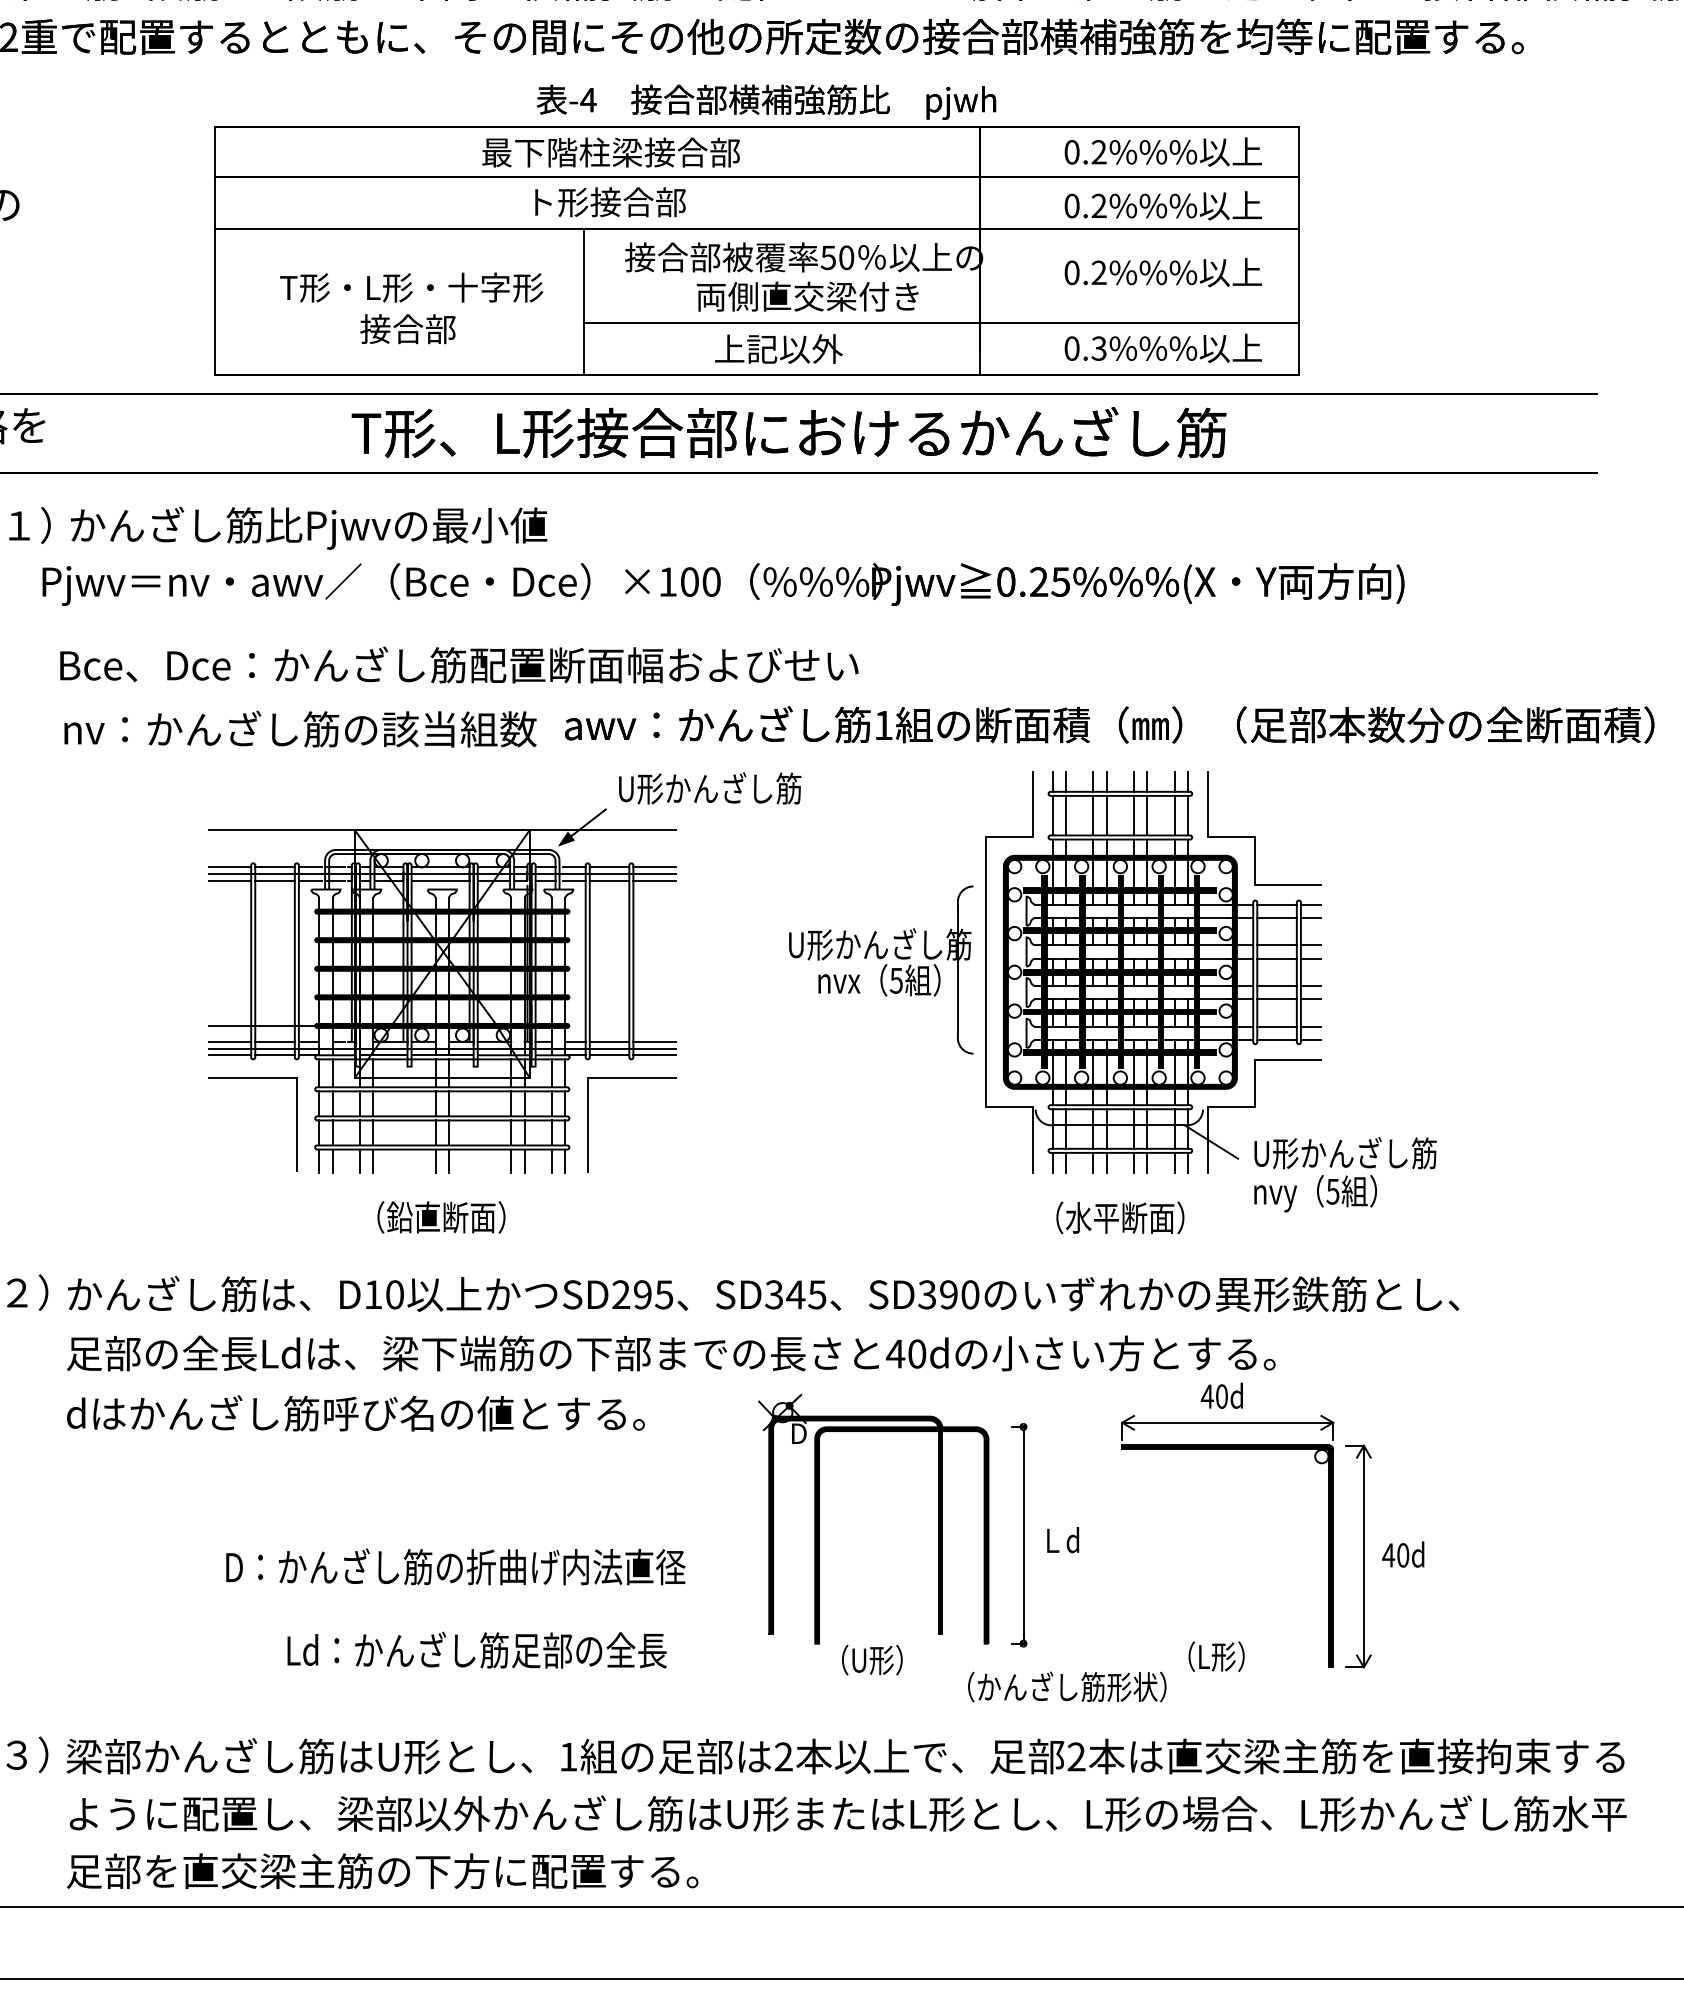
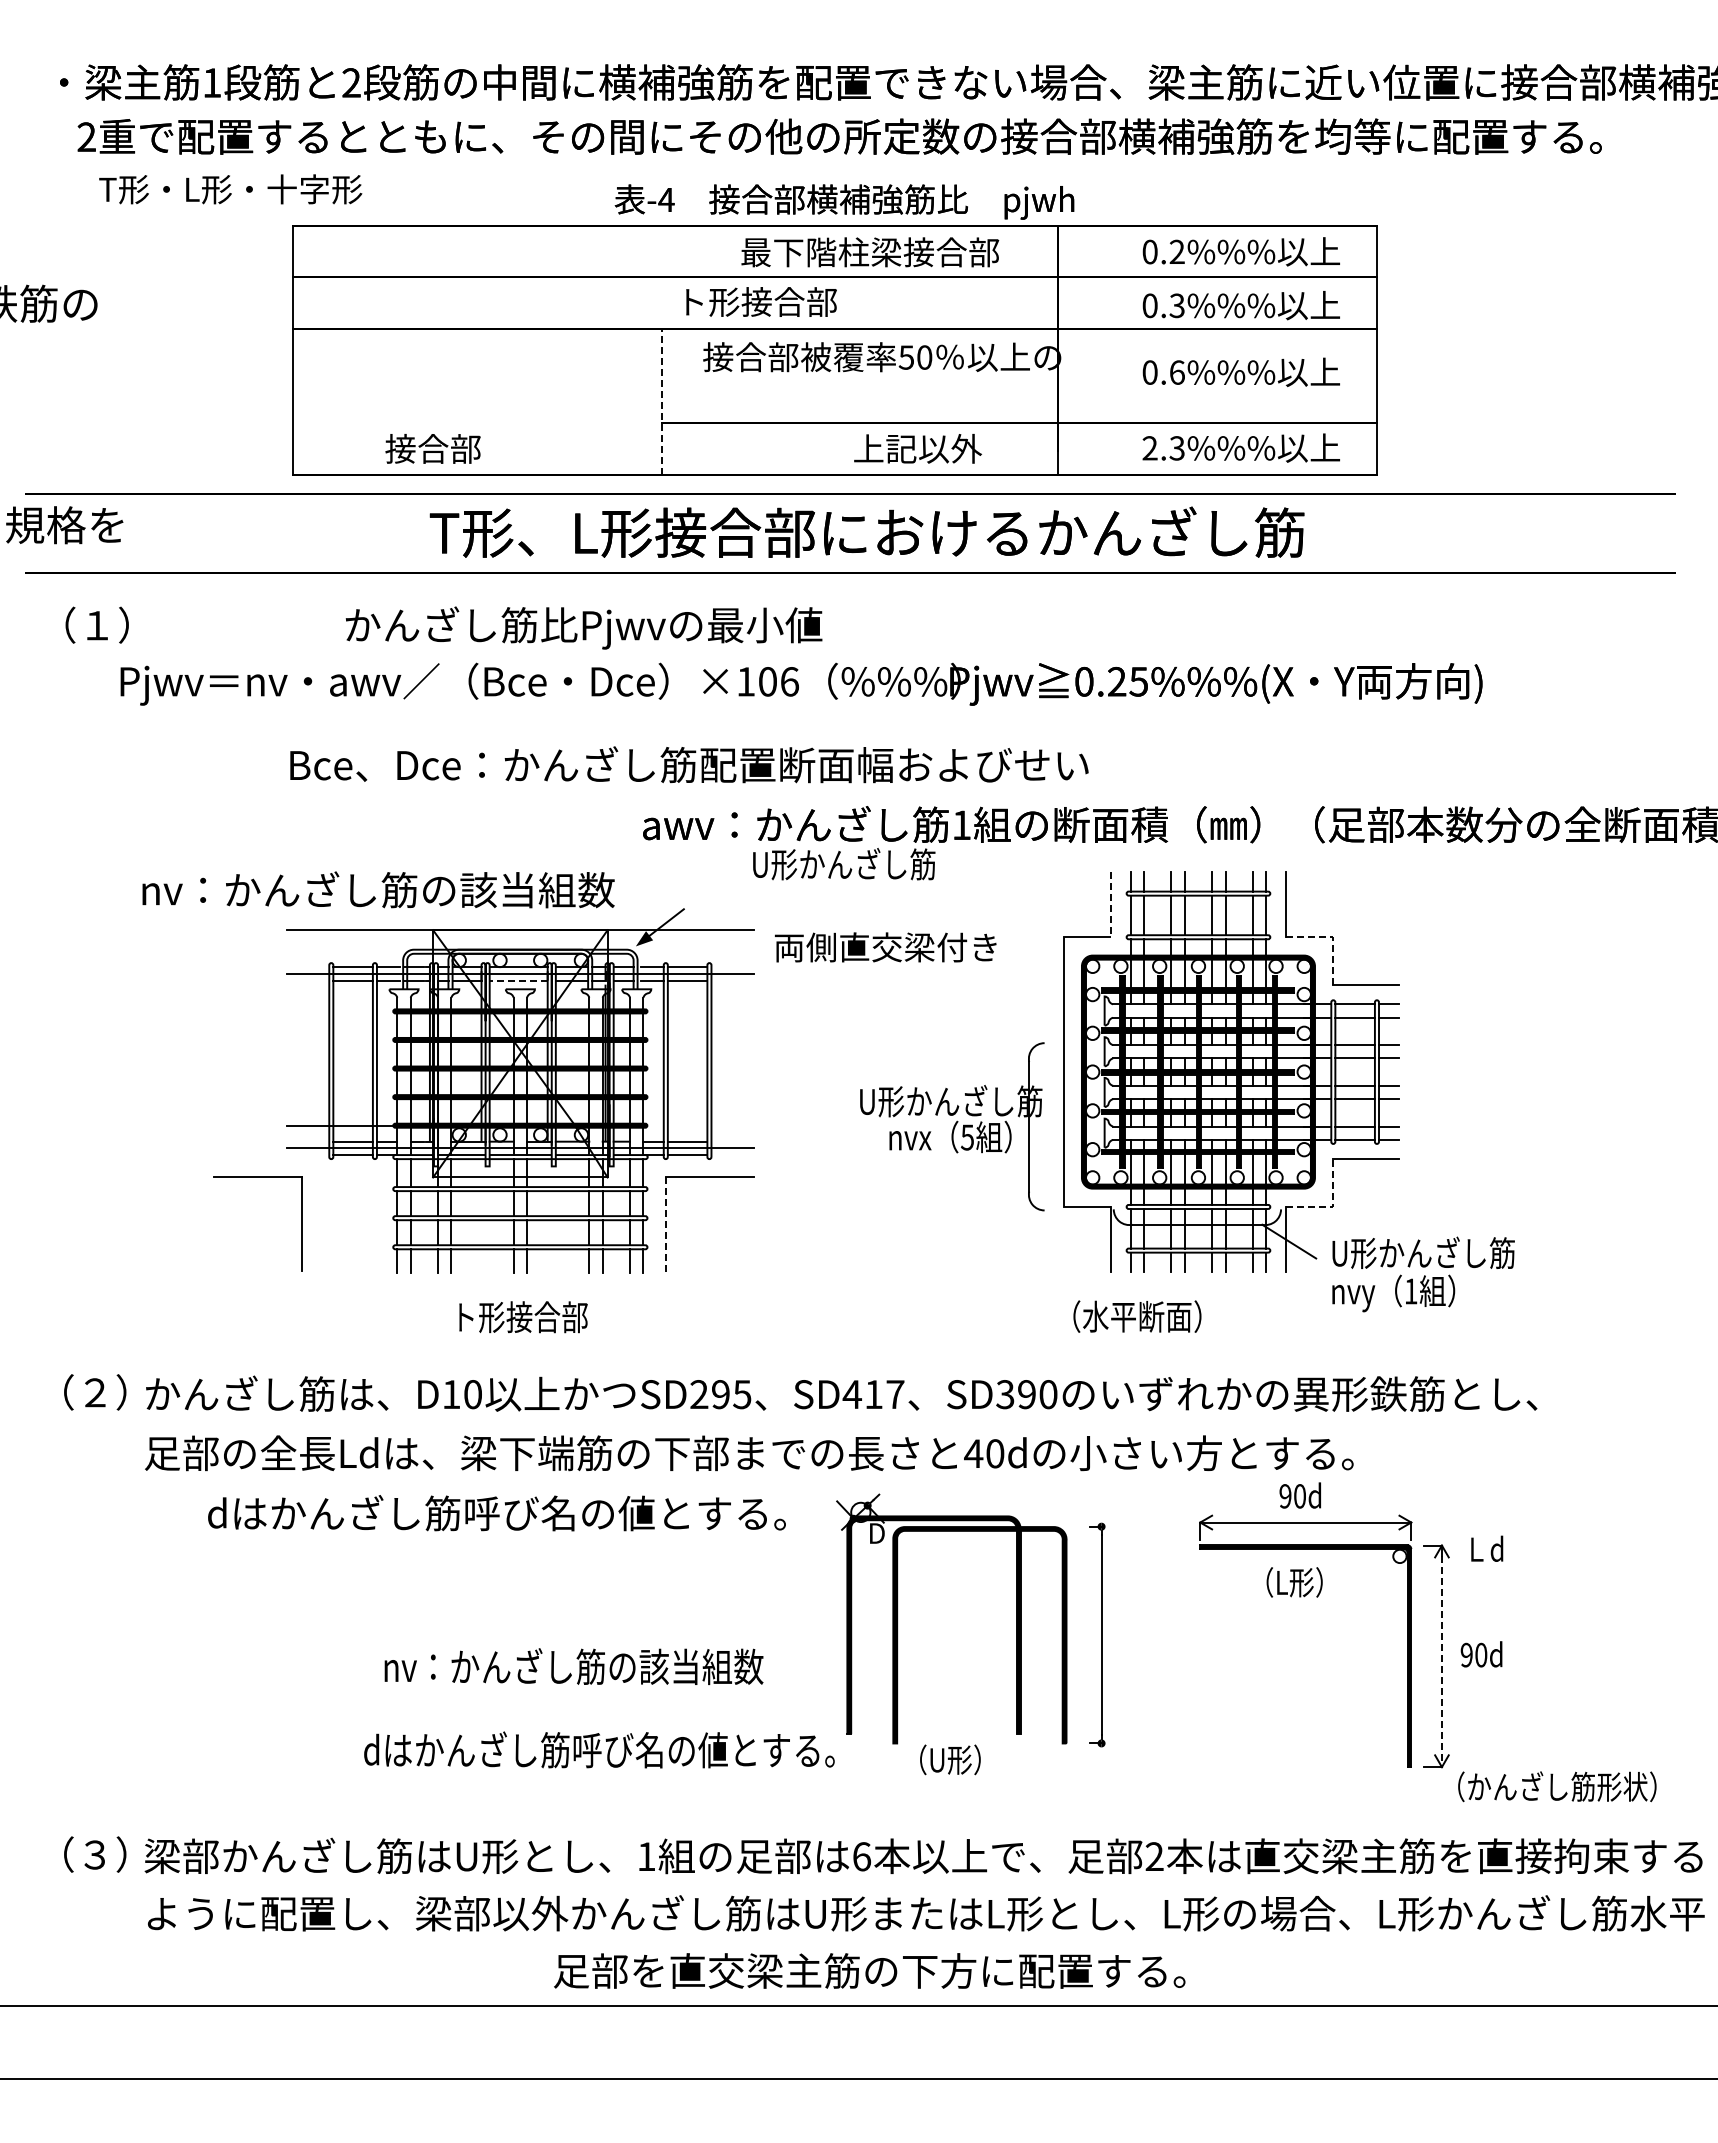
text: (611, 152) -> (870, 252), moved
text: (610, 201) -> (761, 301), moved
text: (1098, 206) -> (1176, 306), 0.2%%% -> 0.3%%%
text: (1098, 272) -> (1176, 372), 0.2%%% -> 0.6%%%
text: (411, 287) -> (230, 189), moved
text: (807, 296) -> (885, 947), moved
line: (583, 301) -> (661, 401), solid -> dashed
text: (407, 328) -> (432, 448), moved
text: (778, 348) -> (917, 448), moved
text: (1071, 348) -> (1149, 448), 0.3%%% -> 2.3%%%
text: (308, 527) -> (583, 627), moved
text: (711, 581) -> (789, 681), ×100 -> ×106
text: (459, 664) -> (689, 764), moved
text: (300, 728) -> (378, 889), moved
text: (710, 788) -> (844, 864), moved
line: (1033, 804) -> (1111, 904), solid -> dashed
line: (1255, 837) -> (1333, 937), solid -> dashed
line: (229, 867) -> (307, 967), removed
line: (654, 867) -> (732, 967), removed
line: (229, 880) -> (307, 980), removed
line: (440, 880) -> (518, 980), solid -> dashed
line: (654, 880) -> (732, 980), removed
part: (881, 969) -> (952, 1126), moved
line: (229, 1041) -> (307, 1141), removed
line: (654, 1041) -> (732, 1141), removed
line: (229, 1055) -> (307, 1155), removed
line: (654, 1055) -> (732, 1155), removed
line: (1255, 1106) -> (1333, 1206), solid -> dashed
part: (296, 1123) -> (301, 1223), moved
line: (587, 1124) -> (665, 1224), solid -> dashed
text: (1332, 1191) -> (1410, 1291), 5 -> 1
text: (443, 1216) -> (521, 1316), （鉛直断面） -> ト形接合部
text: (1120, 1217) -> (1137, 1316), moved
text: (795, 1294) -> (873, 1394), SD345 -> SD417
text: (1207, 1396) -> (1285, 1496), 40d -> 90d
text: (355, 1413) -> (496, 1513), moved
text: (1063, 1539) -> (1487, 1548), moved
text: (1388, 1554) -> (1466, 1654), 40d -> 90d
line: (1363, 1561) -> (1441, 1661), solid -> dashed
text: (455, 1566) -> (533, 1666), D：かんざし筋の折曲げ内法直径 -> nv：かんざし筋の該当組数
text: (521, 1649) -> (599, 1749), Ld：かんざし筋足部の全長 -> dはかんざし筋呼び名の値とする。
text: (1216, 1656) -> (1294, 1582), moved
text: (1067, 1686) -> (1557, 1786), moved
text: (784, 1756) -> (862, 1856), 2 -> 6
text: (382, 1870) -> (869, 1970), moved

